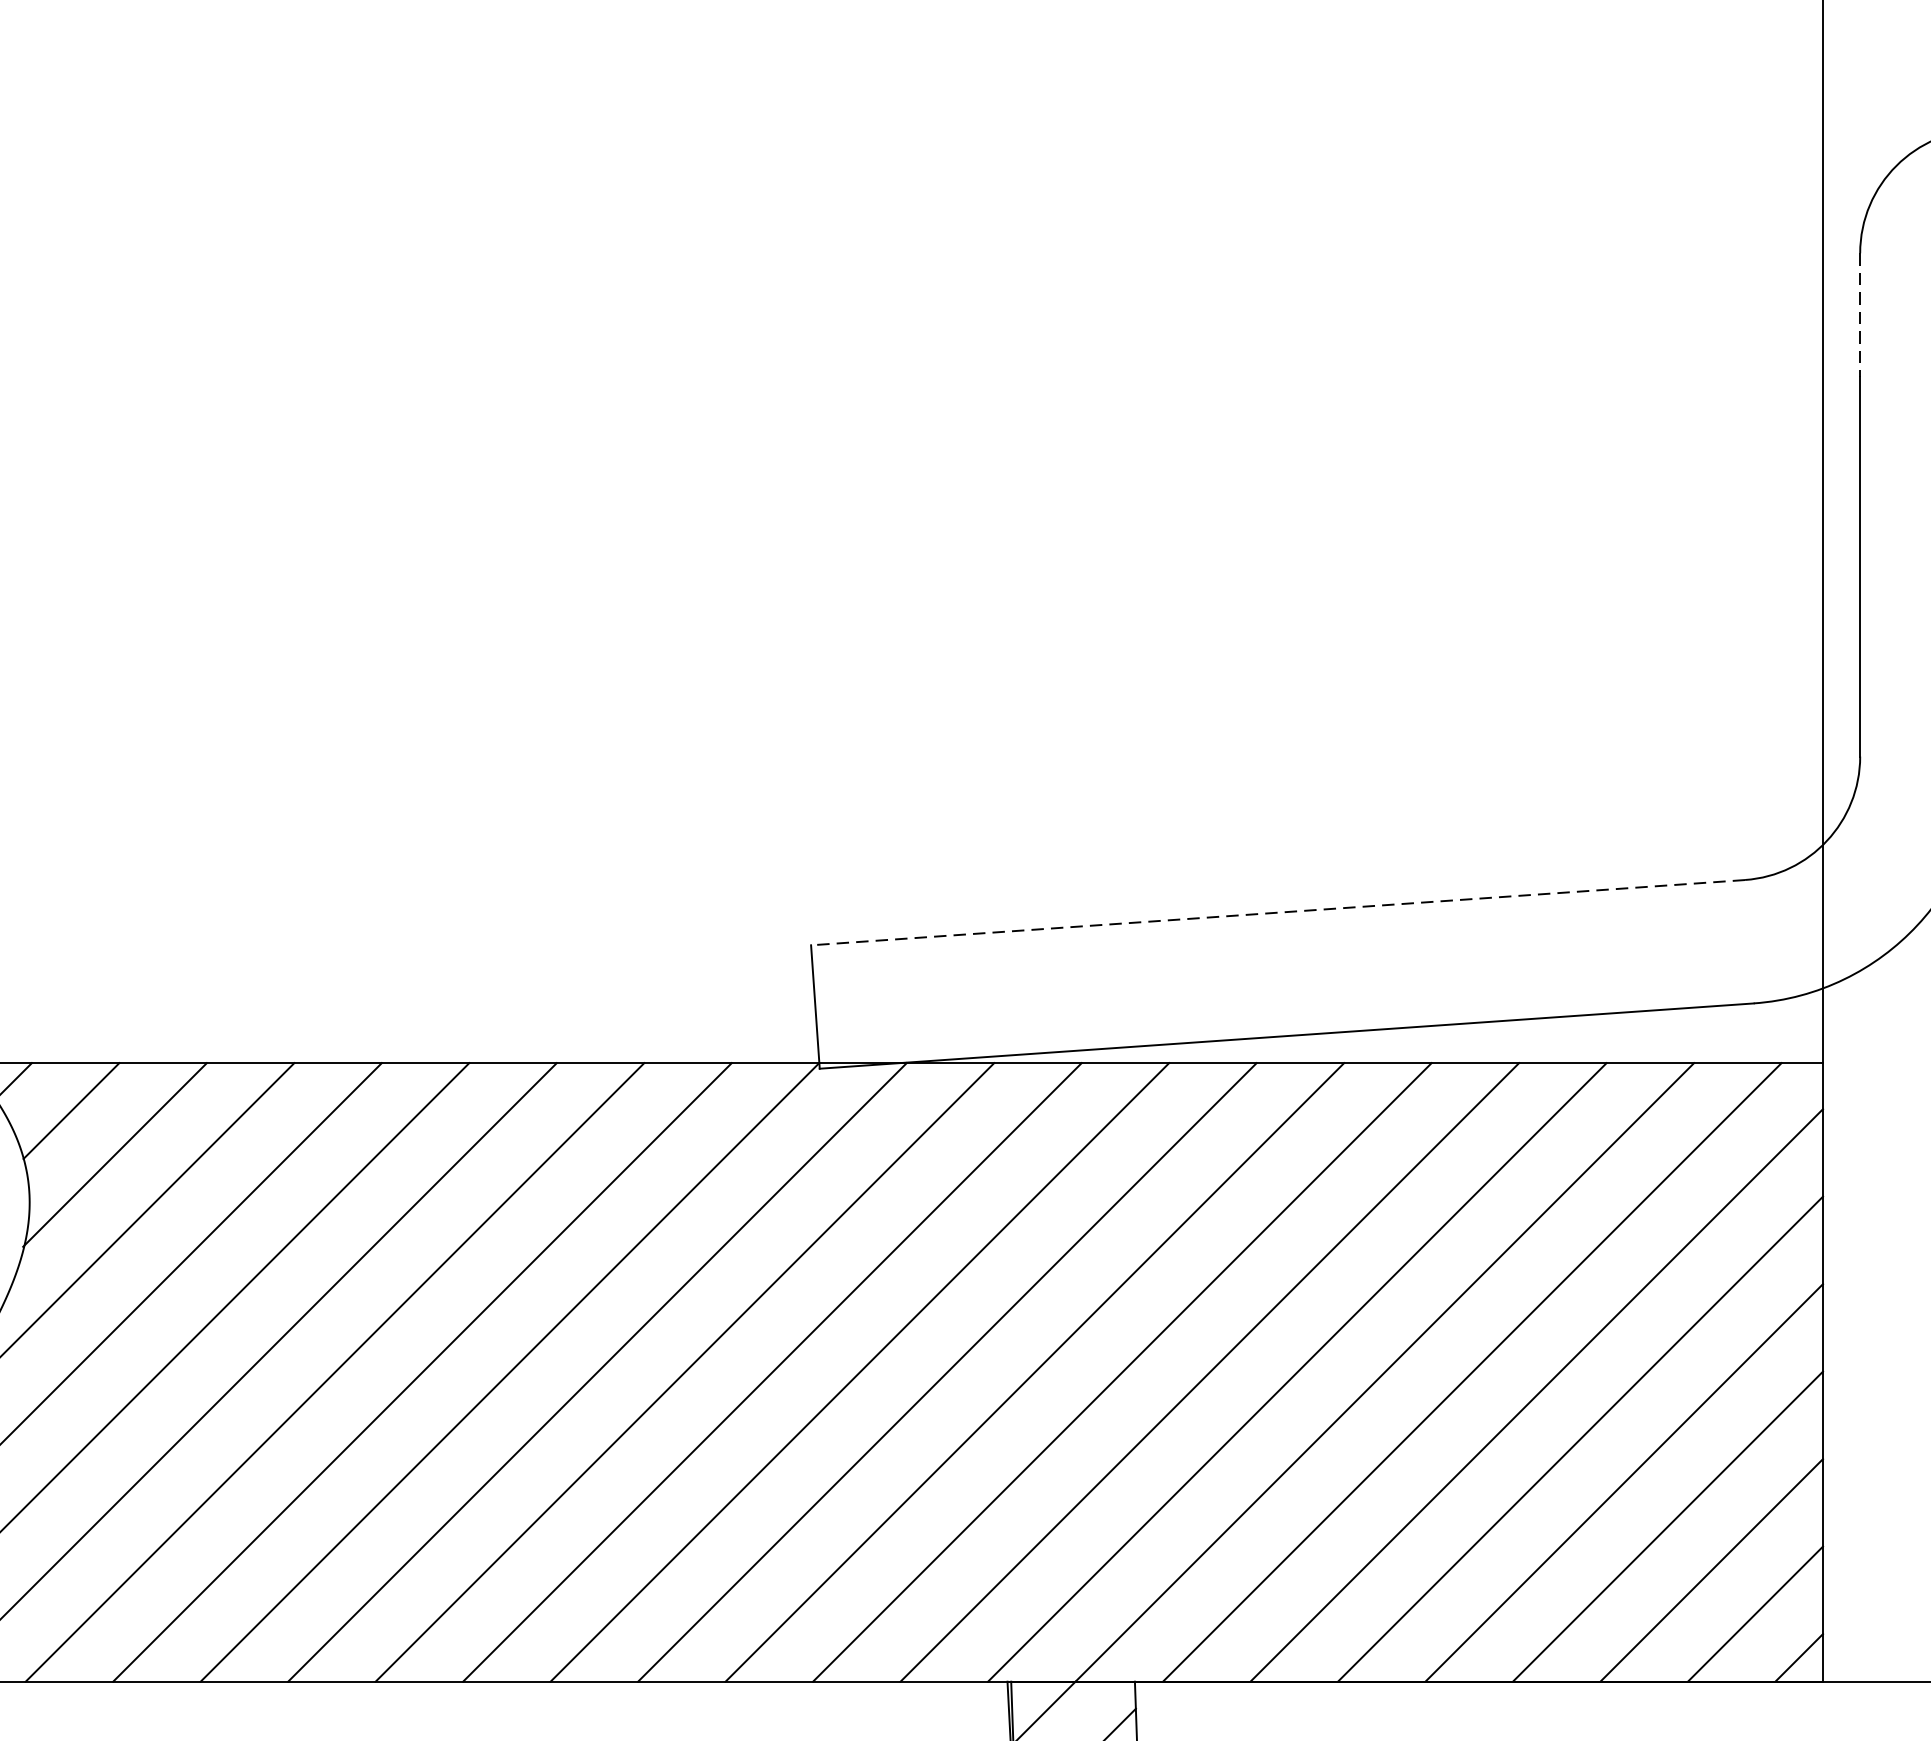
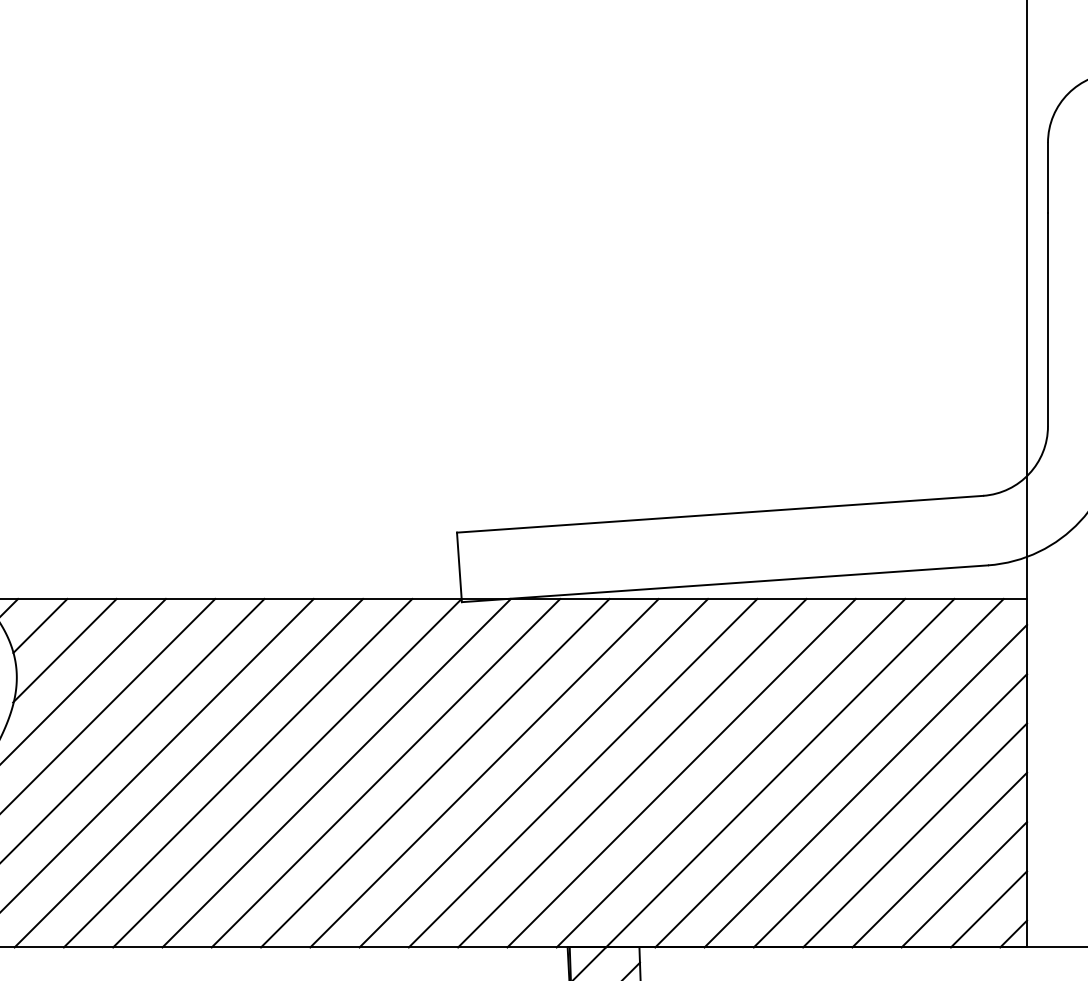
line: (1859, 314) -> (1047, 177), dashed -> solid
line: (1278, 913) -> (720, 514), dashed -> solid

